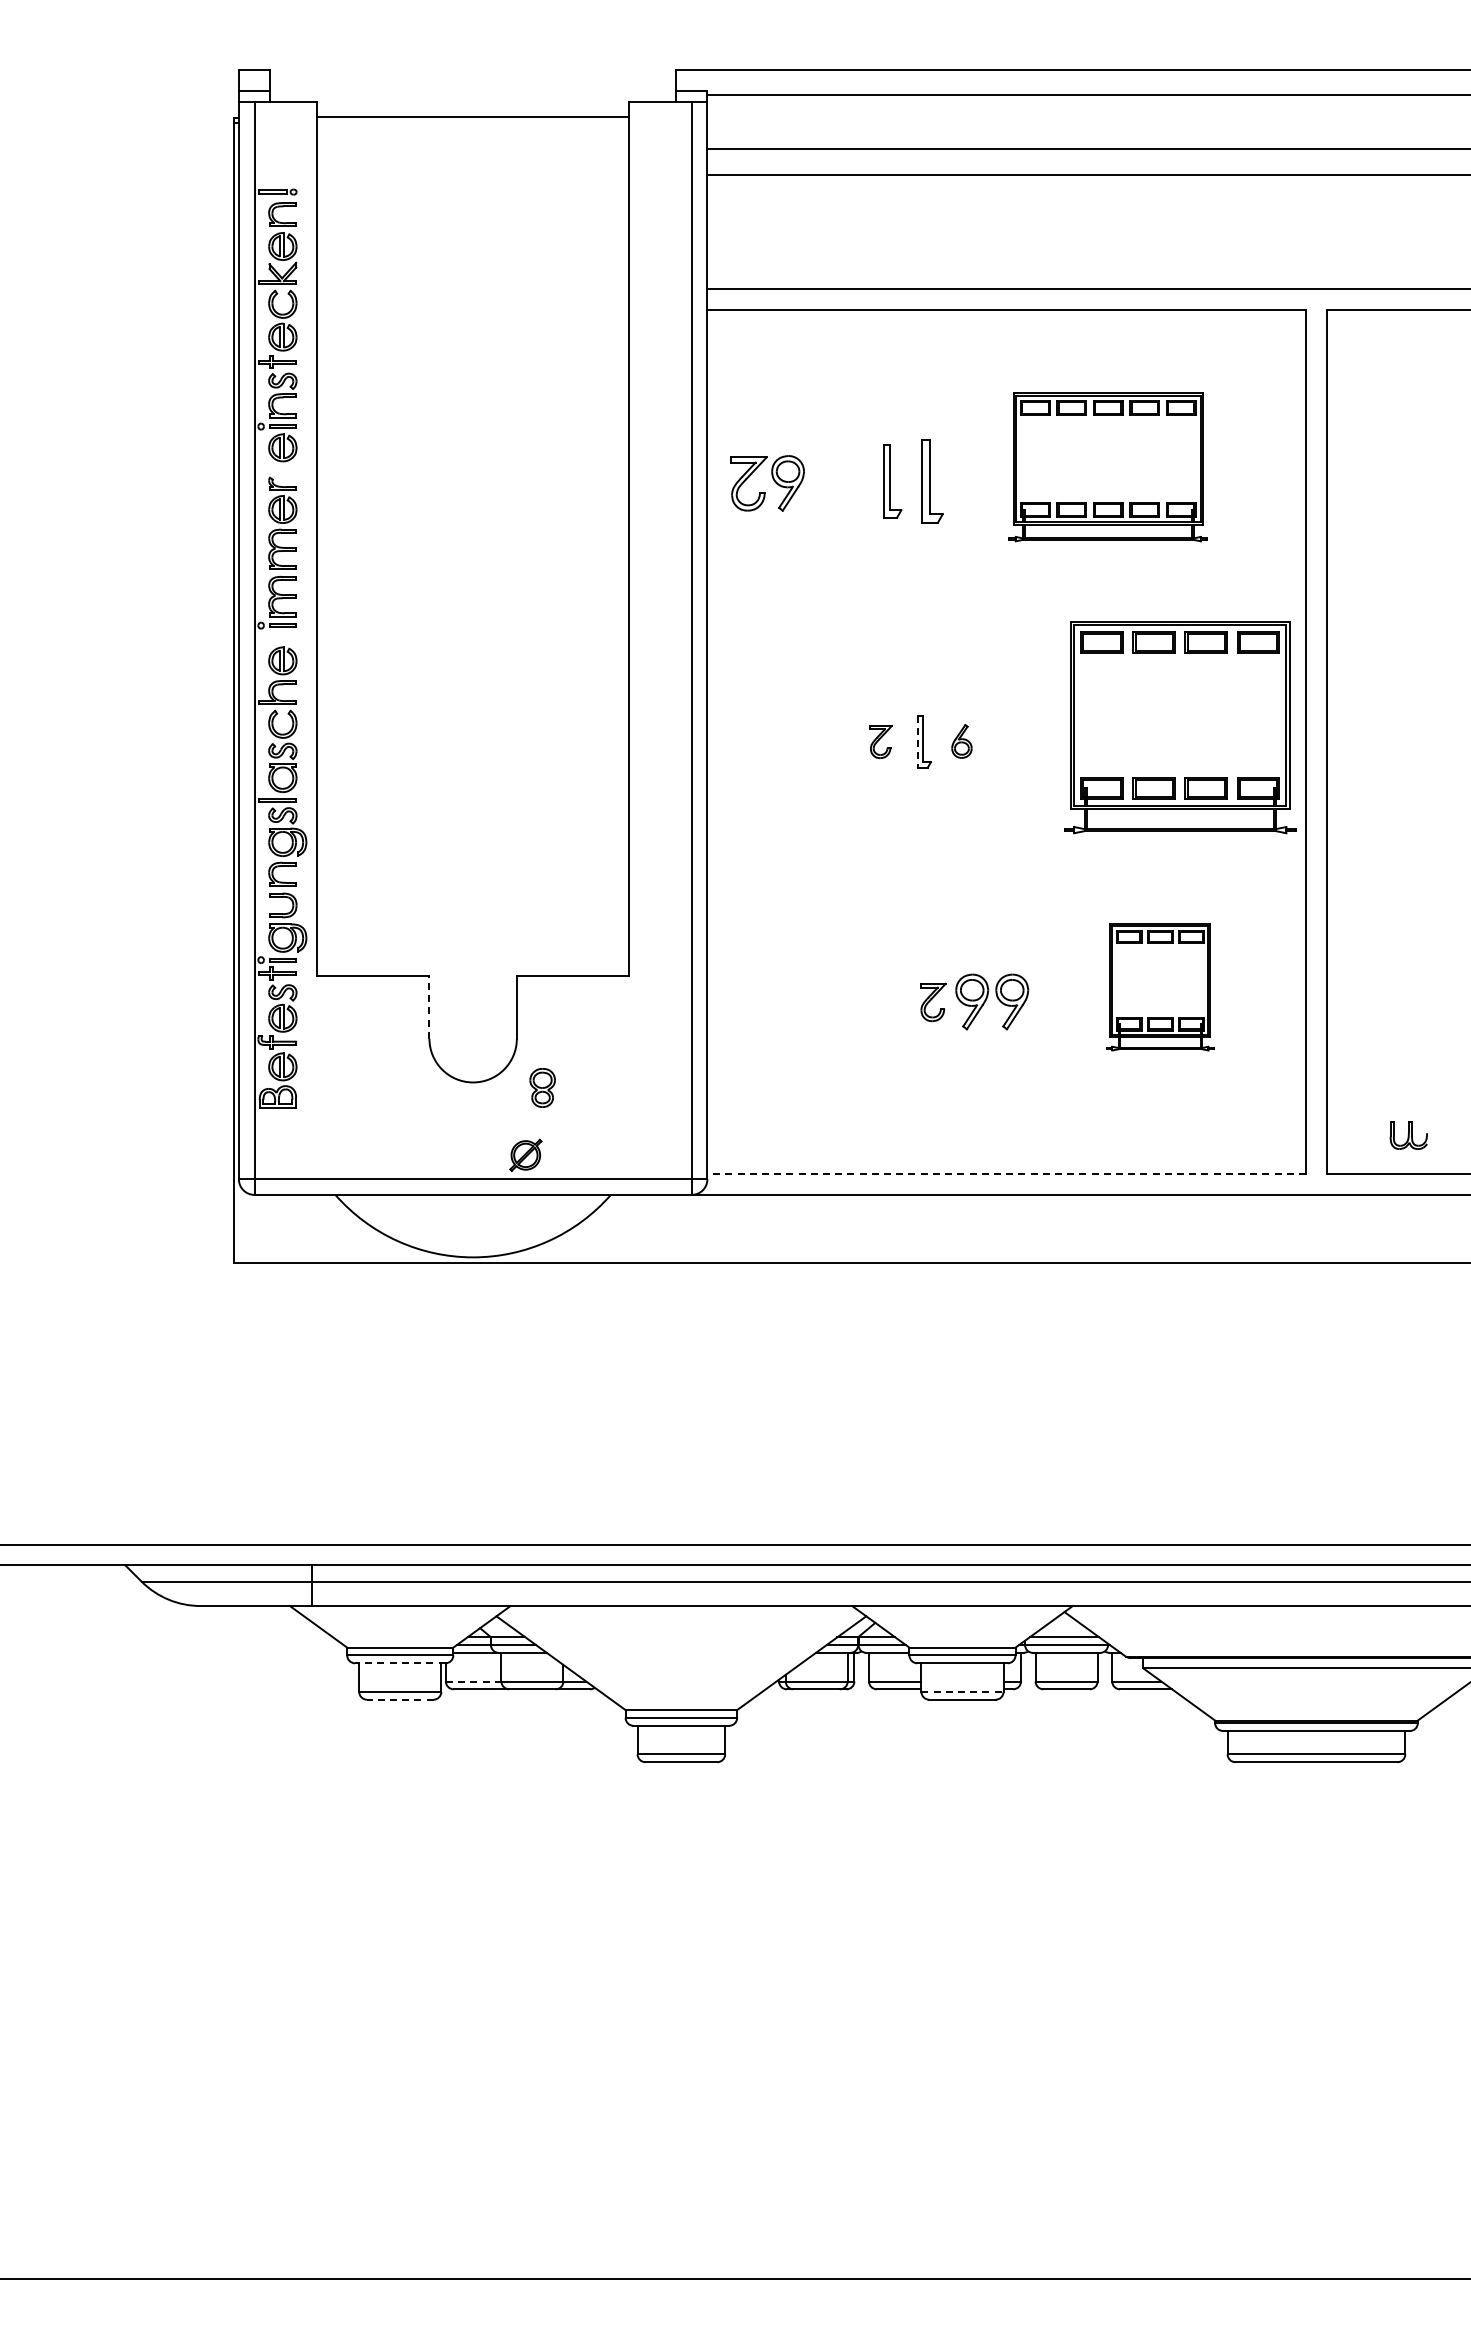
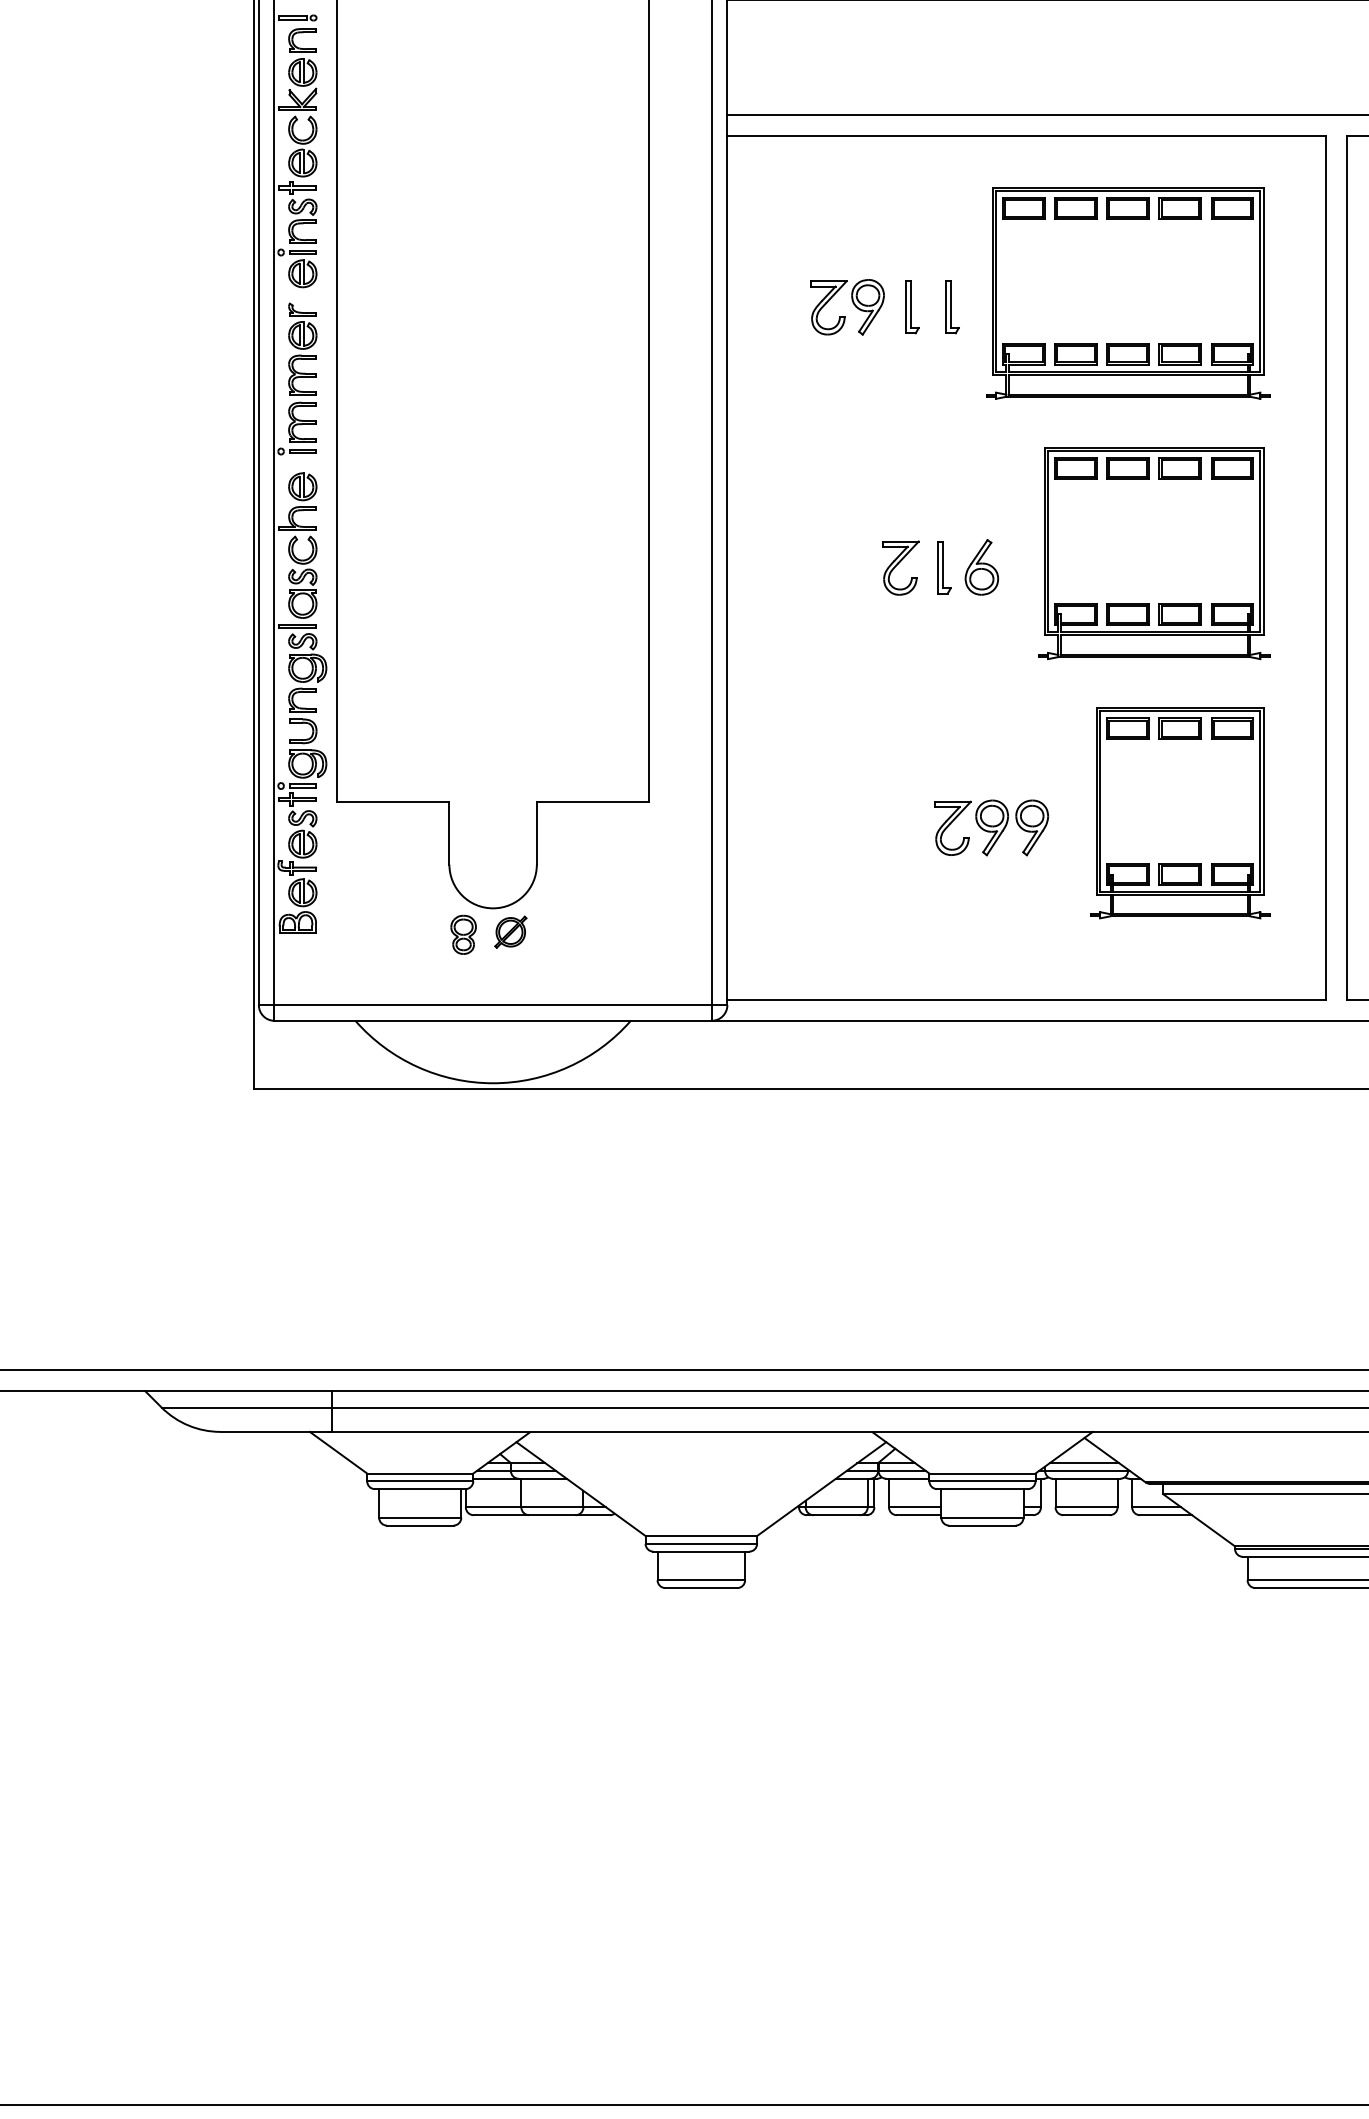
part: (1108, 467) -> (1128, 293), size x1.43
part: (772, 479) -> (852, 303), moved
part: (892, 481) -> (912, 307), size x0.71
part: (932, 481) -> (952, 307), size x0.62
part: (1180, 727) -> (1154, 553), moved
part: (880, 741) -> (900, 567), size x1.67
part: (961, 741) -> (981, 567), size x1.67
line: (918, 742) -> (938, 568), dashed -> solid
part: (1160, 987) -> (1180, 813), size x1.67
part: (933, 1002) -> (953, 828), size x1.43
line: (429, 1007) -> (449, 833), dashed -> solid
part: (542, 1087) -> (463, 934), moved
part: (525, 1154) -> (510, 931), moved
line: (1006, 1174) -> (1026, 1000), dashed -> solid
line: (399, 1663) -> (419, 1489), dashed -> solid
line: (473, 1681) -> (493, 1507), dashed -> solid
line: (962, 1691) -> (982, 1517), dashed -> solid
line: (399, 1699) -> (419, 1525), dashed -> solid

